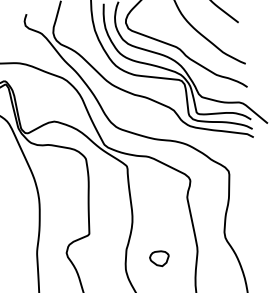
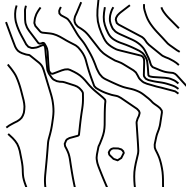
part: (159, 259) -> (116, 154), size x1.4

